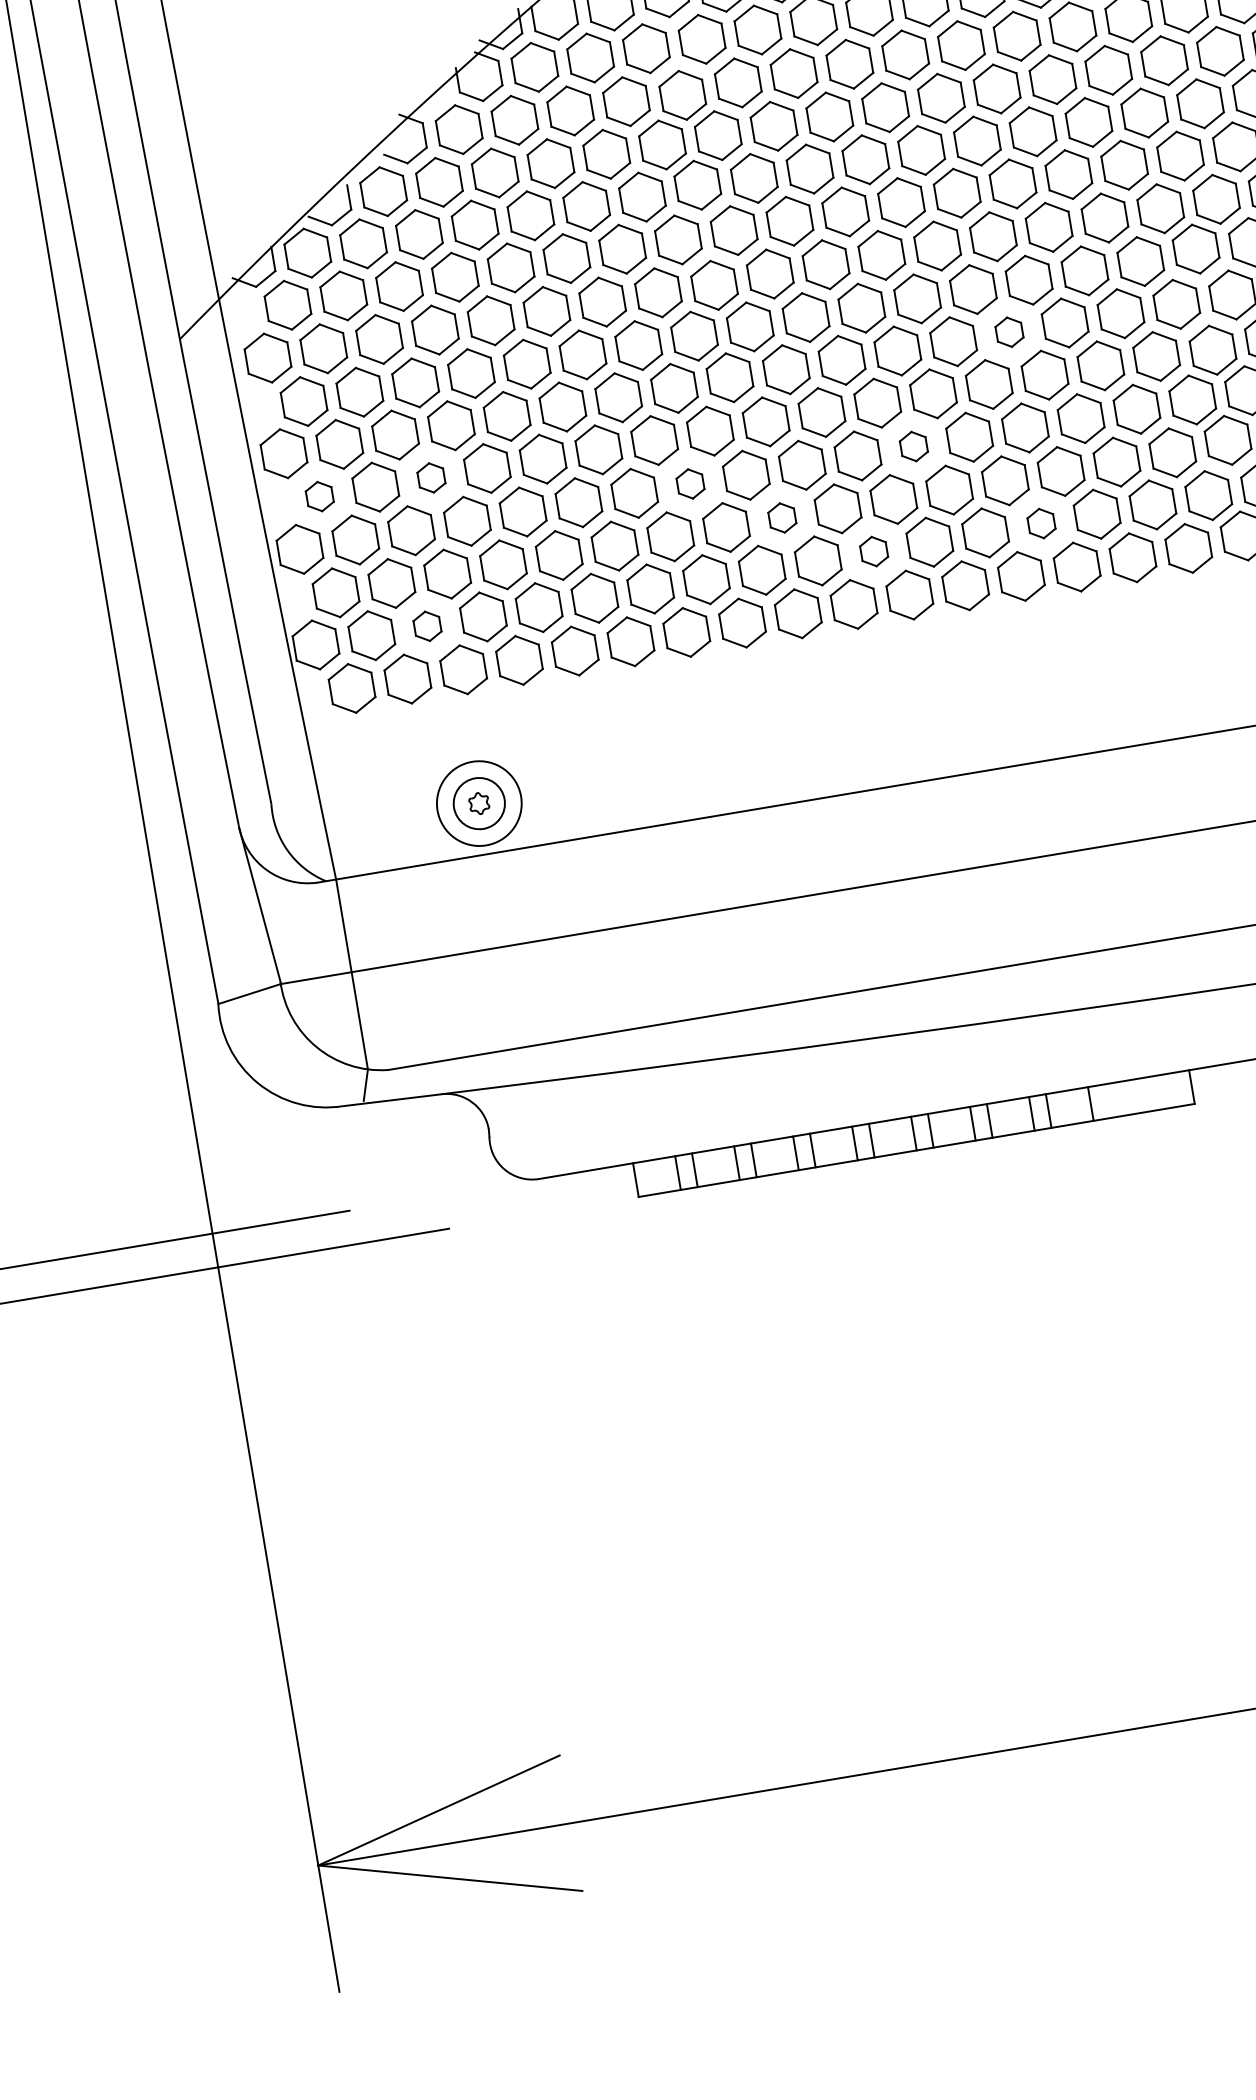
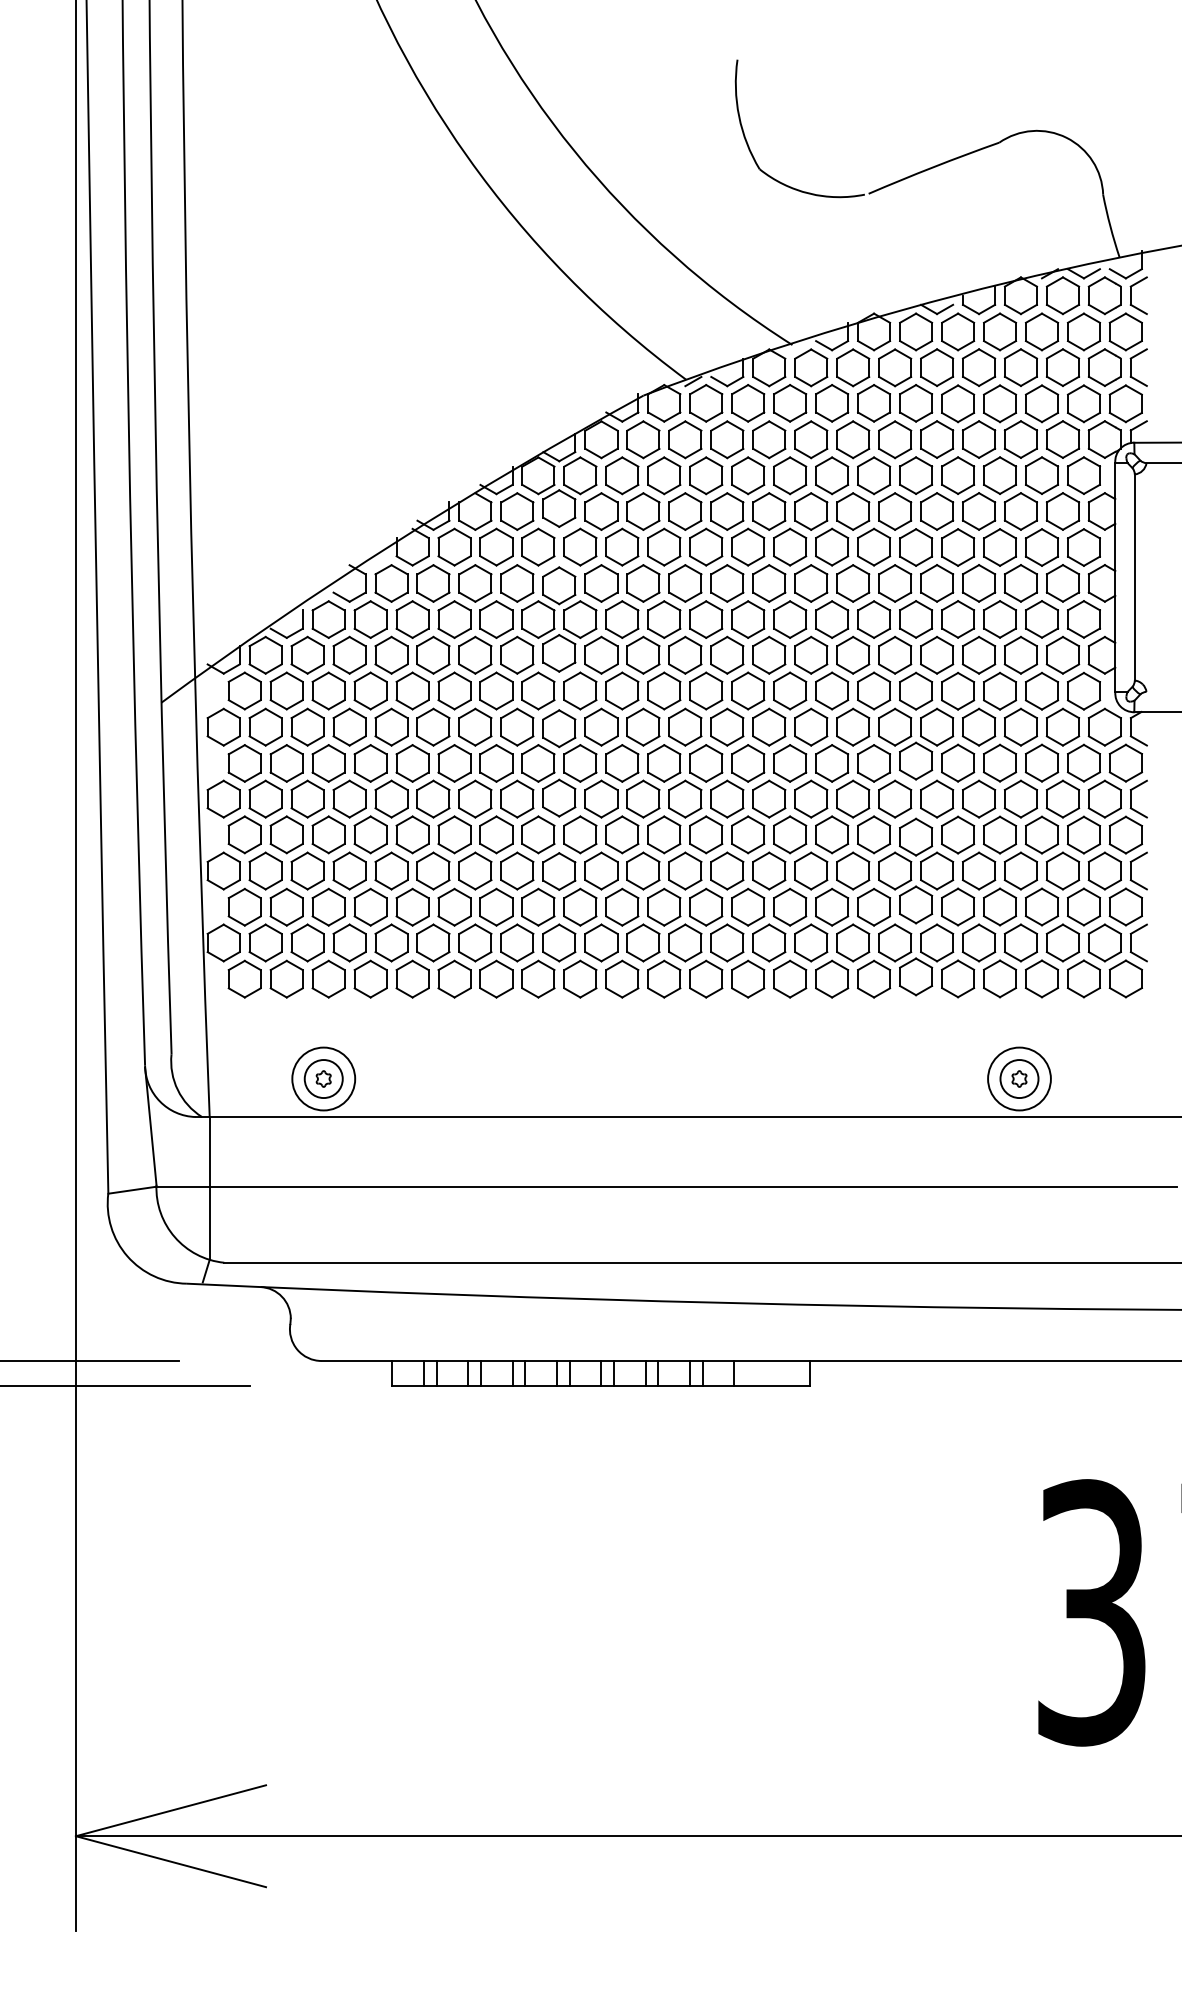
part: (1009, 331) -> (769, 798), size x1.67
part: (913, 445) -> (685, 870), size x1.67
part: (431, 477) -> (328, 834), size x1.67
part: (690, 483) -> (517, 870), size x1.67
part: (319, 496) -> (244, 834), size x1.67
part: (782, 517) -> (580, 906), size x1.67
part: (1041, 522) -> (769, 942), size x1.67
part: (874, 550) -> (643, 942), size x1.67
part: (427, 625) -> (307, 942), size x1.67

